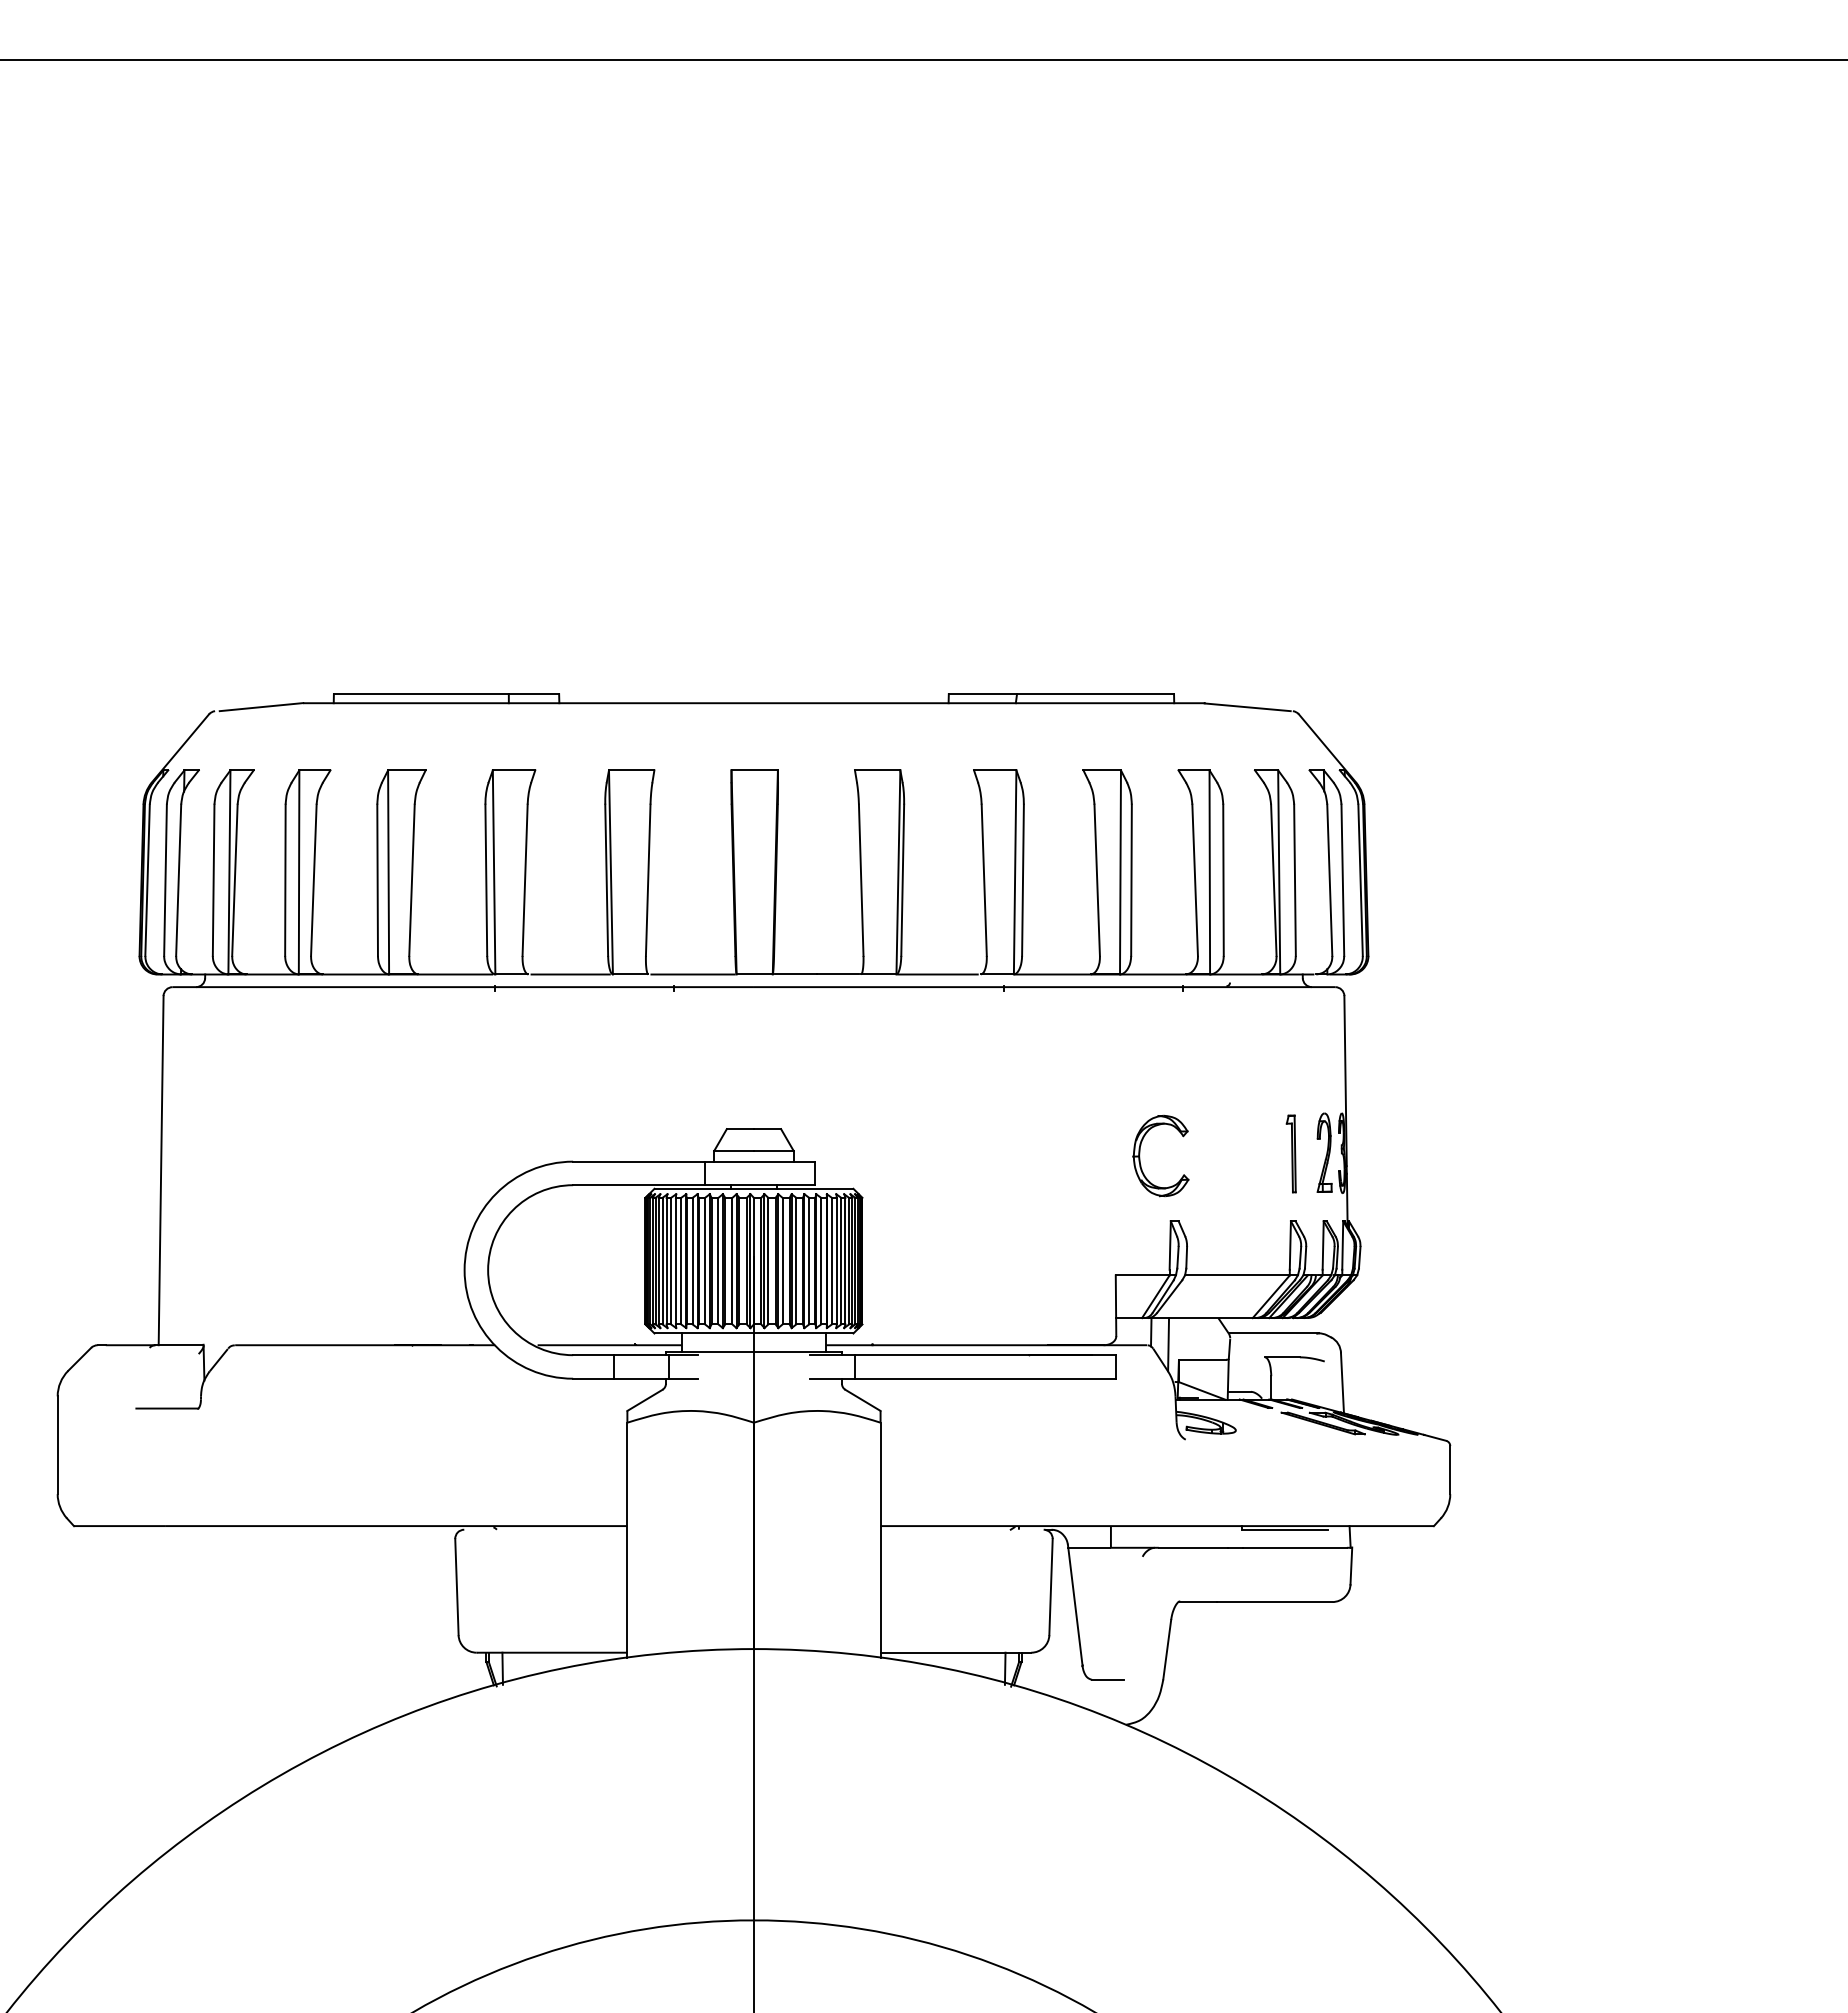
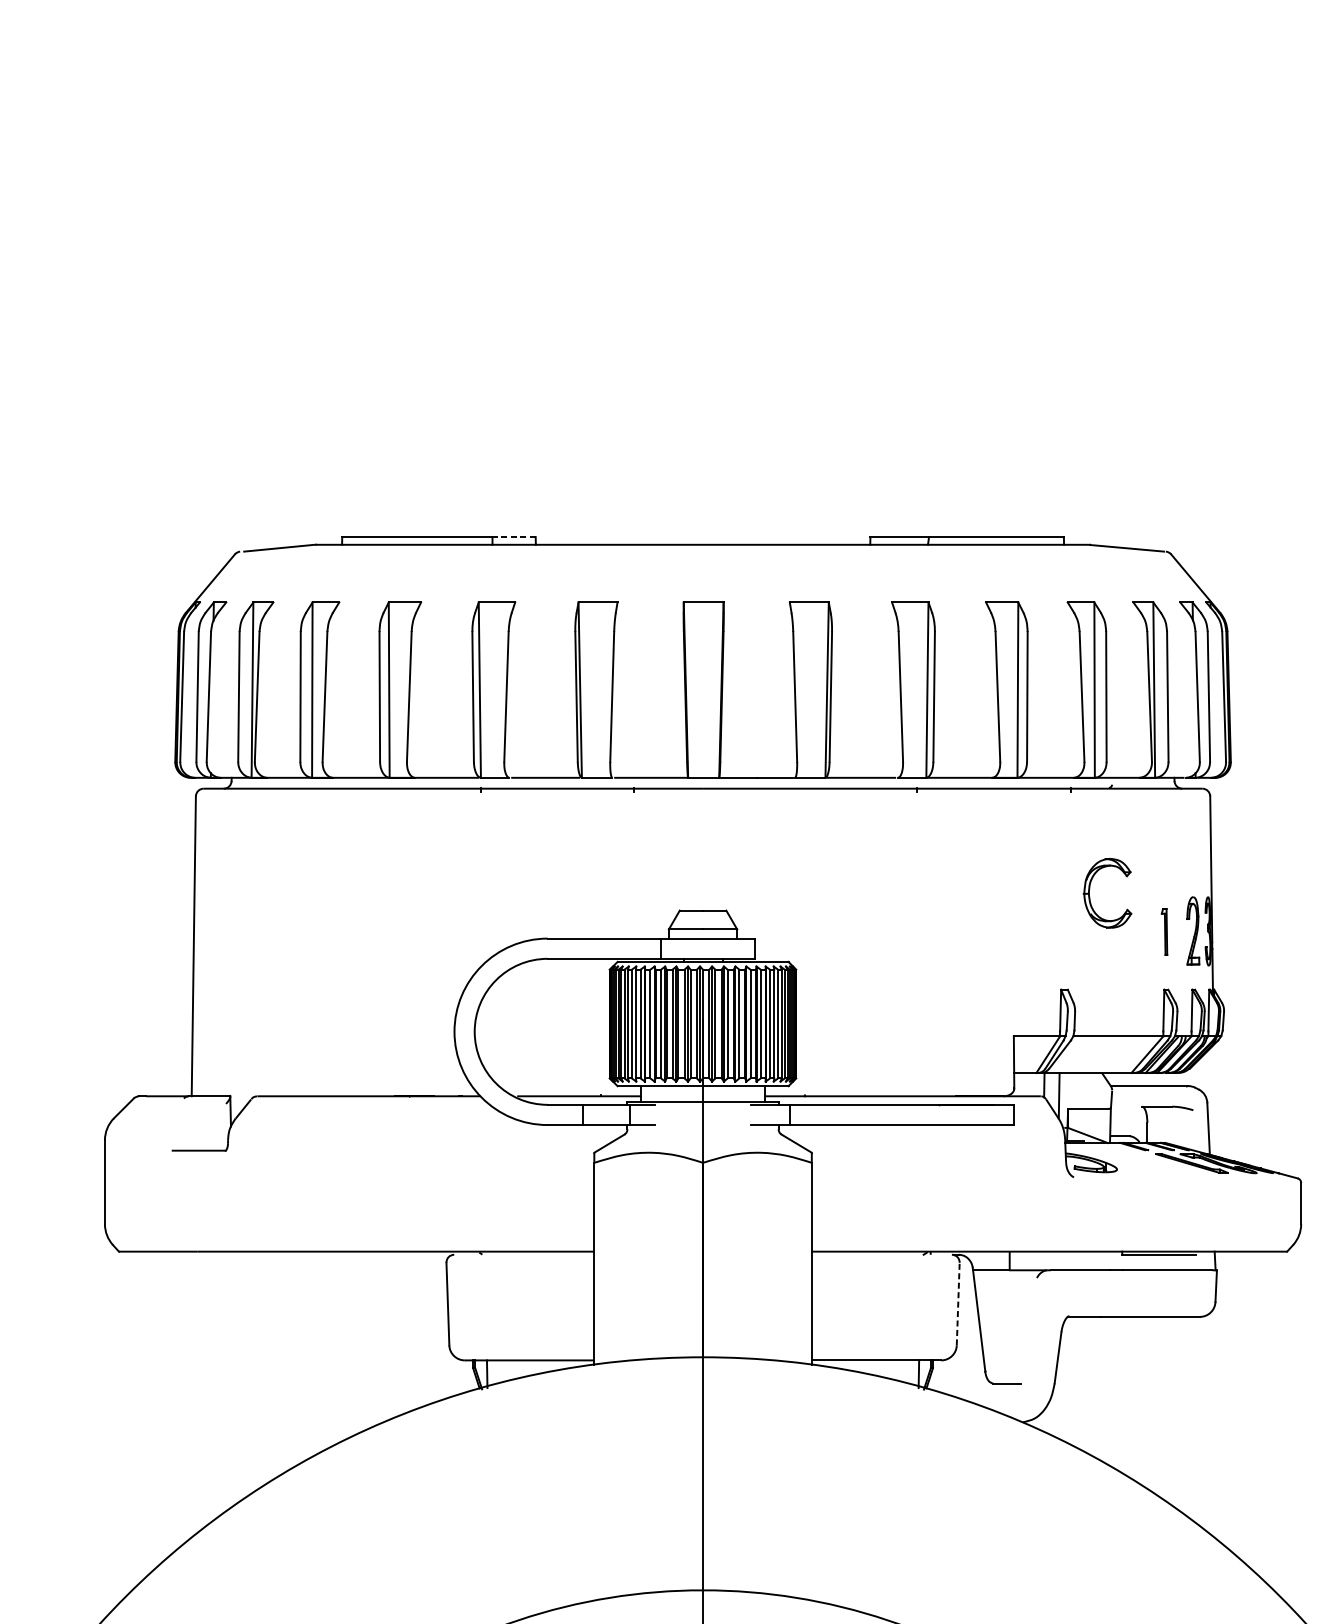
line: (533, 694) -> (513, 537), solid -> dashed
part: (1290, 1153) -> (1163, 931), size x0.7
part: (1140, 1154) -> (1090, 892), moved
line: (1051, 1586) -> (958, 1303), solid -> dashed

